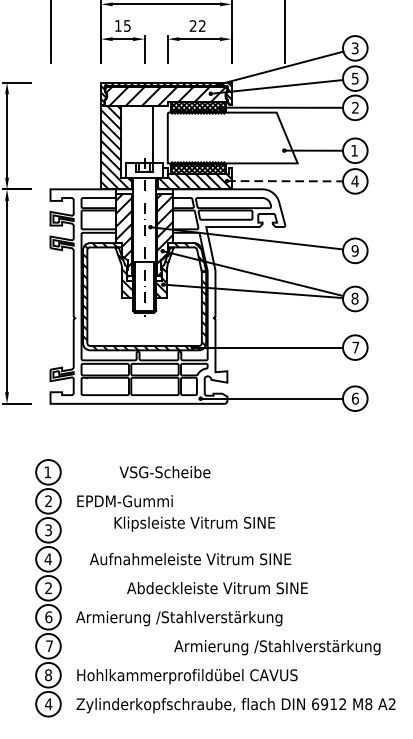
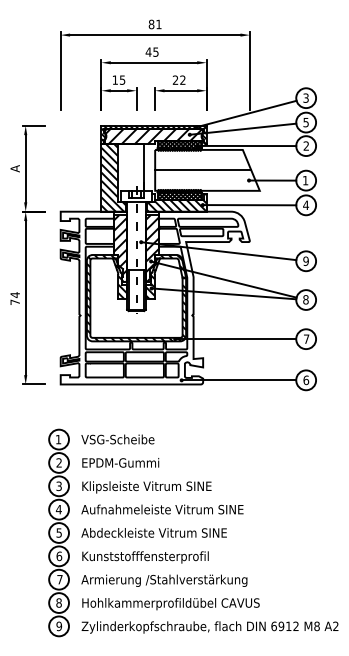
line: (227, 138) -> (203, 170), added
line: (284, 181) -> (249, 205), dashed -> solid
text: (164, 472) -> (117, 439), moved
text: (194, 524) -> (146, 487), moved
text: (190, 559) -> (162, 509), moved
text: (47, 587) -> (58, 532), 2 -> 5
text: (216, 587) -> (153, 532), moved
text: (179, 618) -> (164, 557), Armierung /Stahlverstärkung -> Kunststofffensterprofil
text: (277, 647) -> (164, 580), moved
text: (49, 704) -> (59, 626), 4 -> 9

